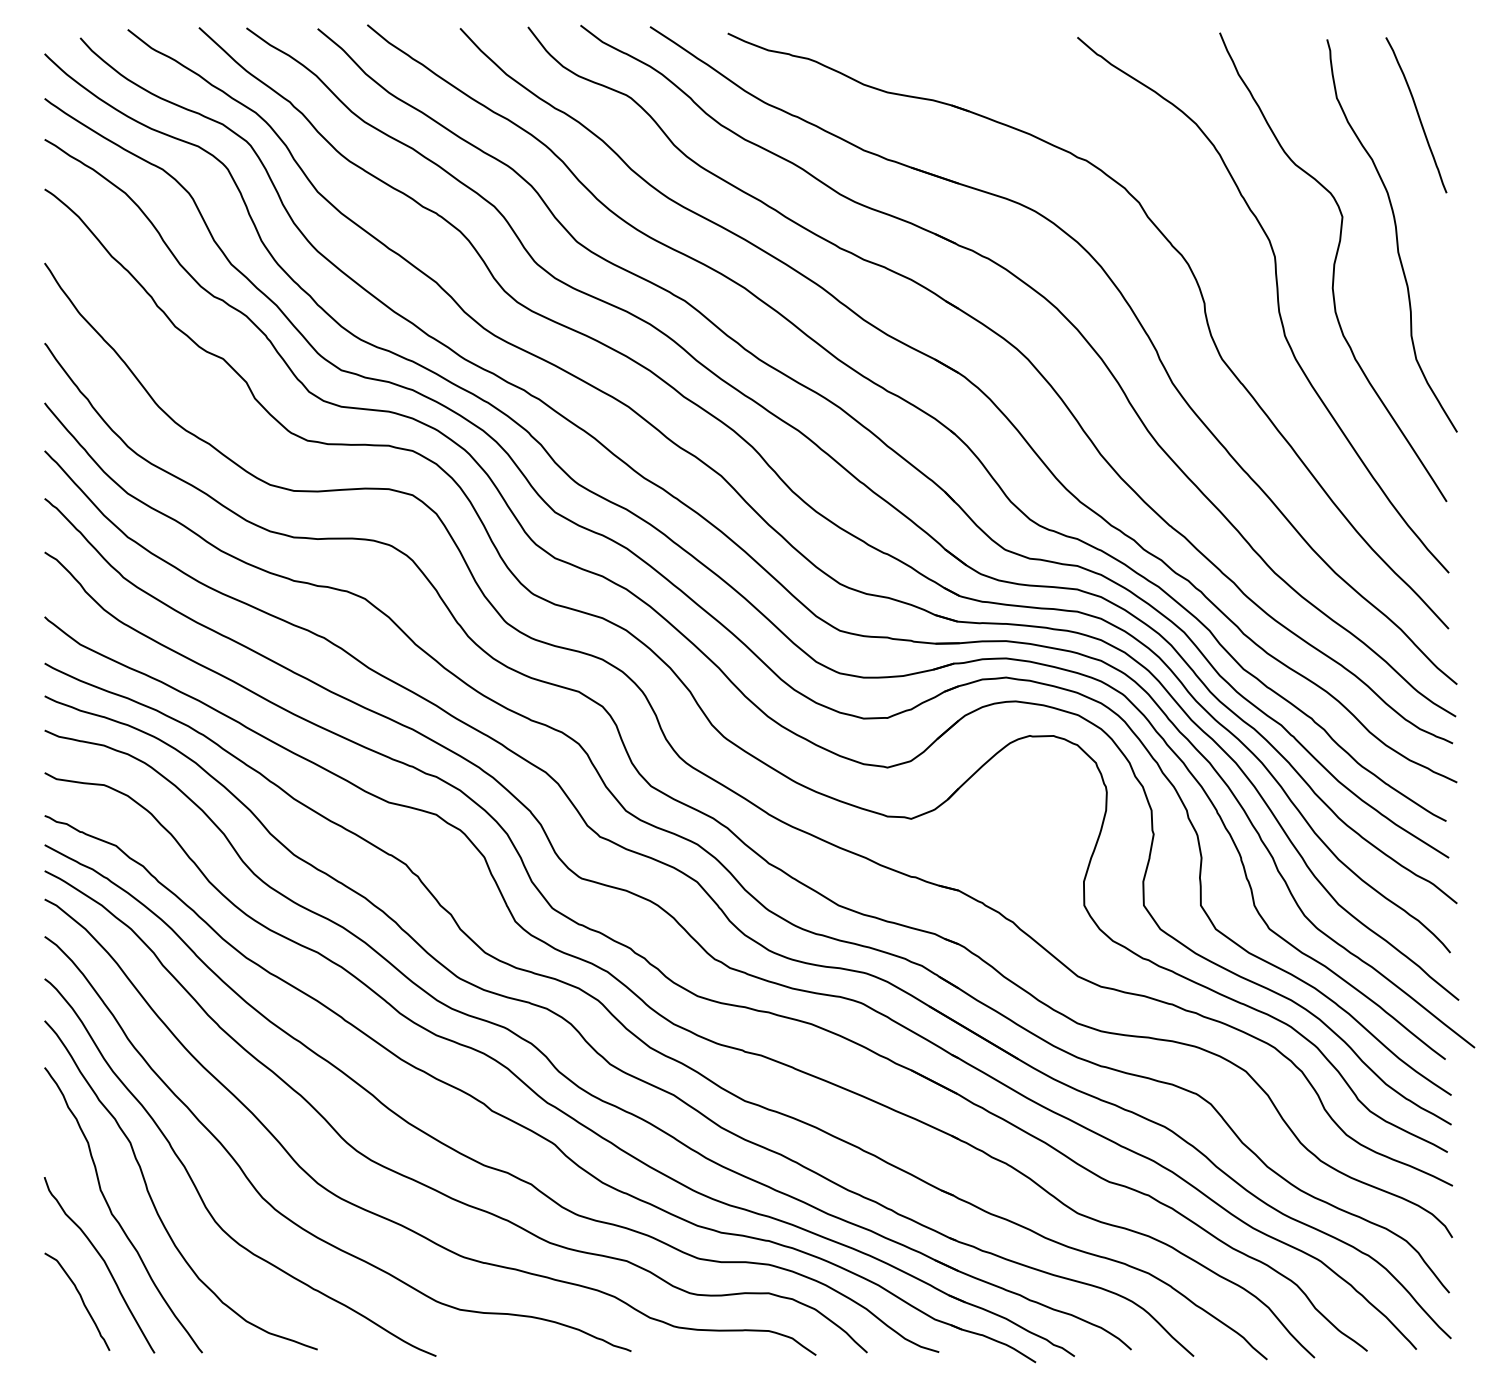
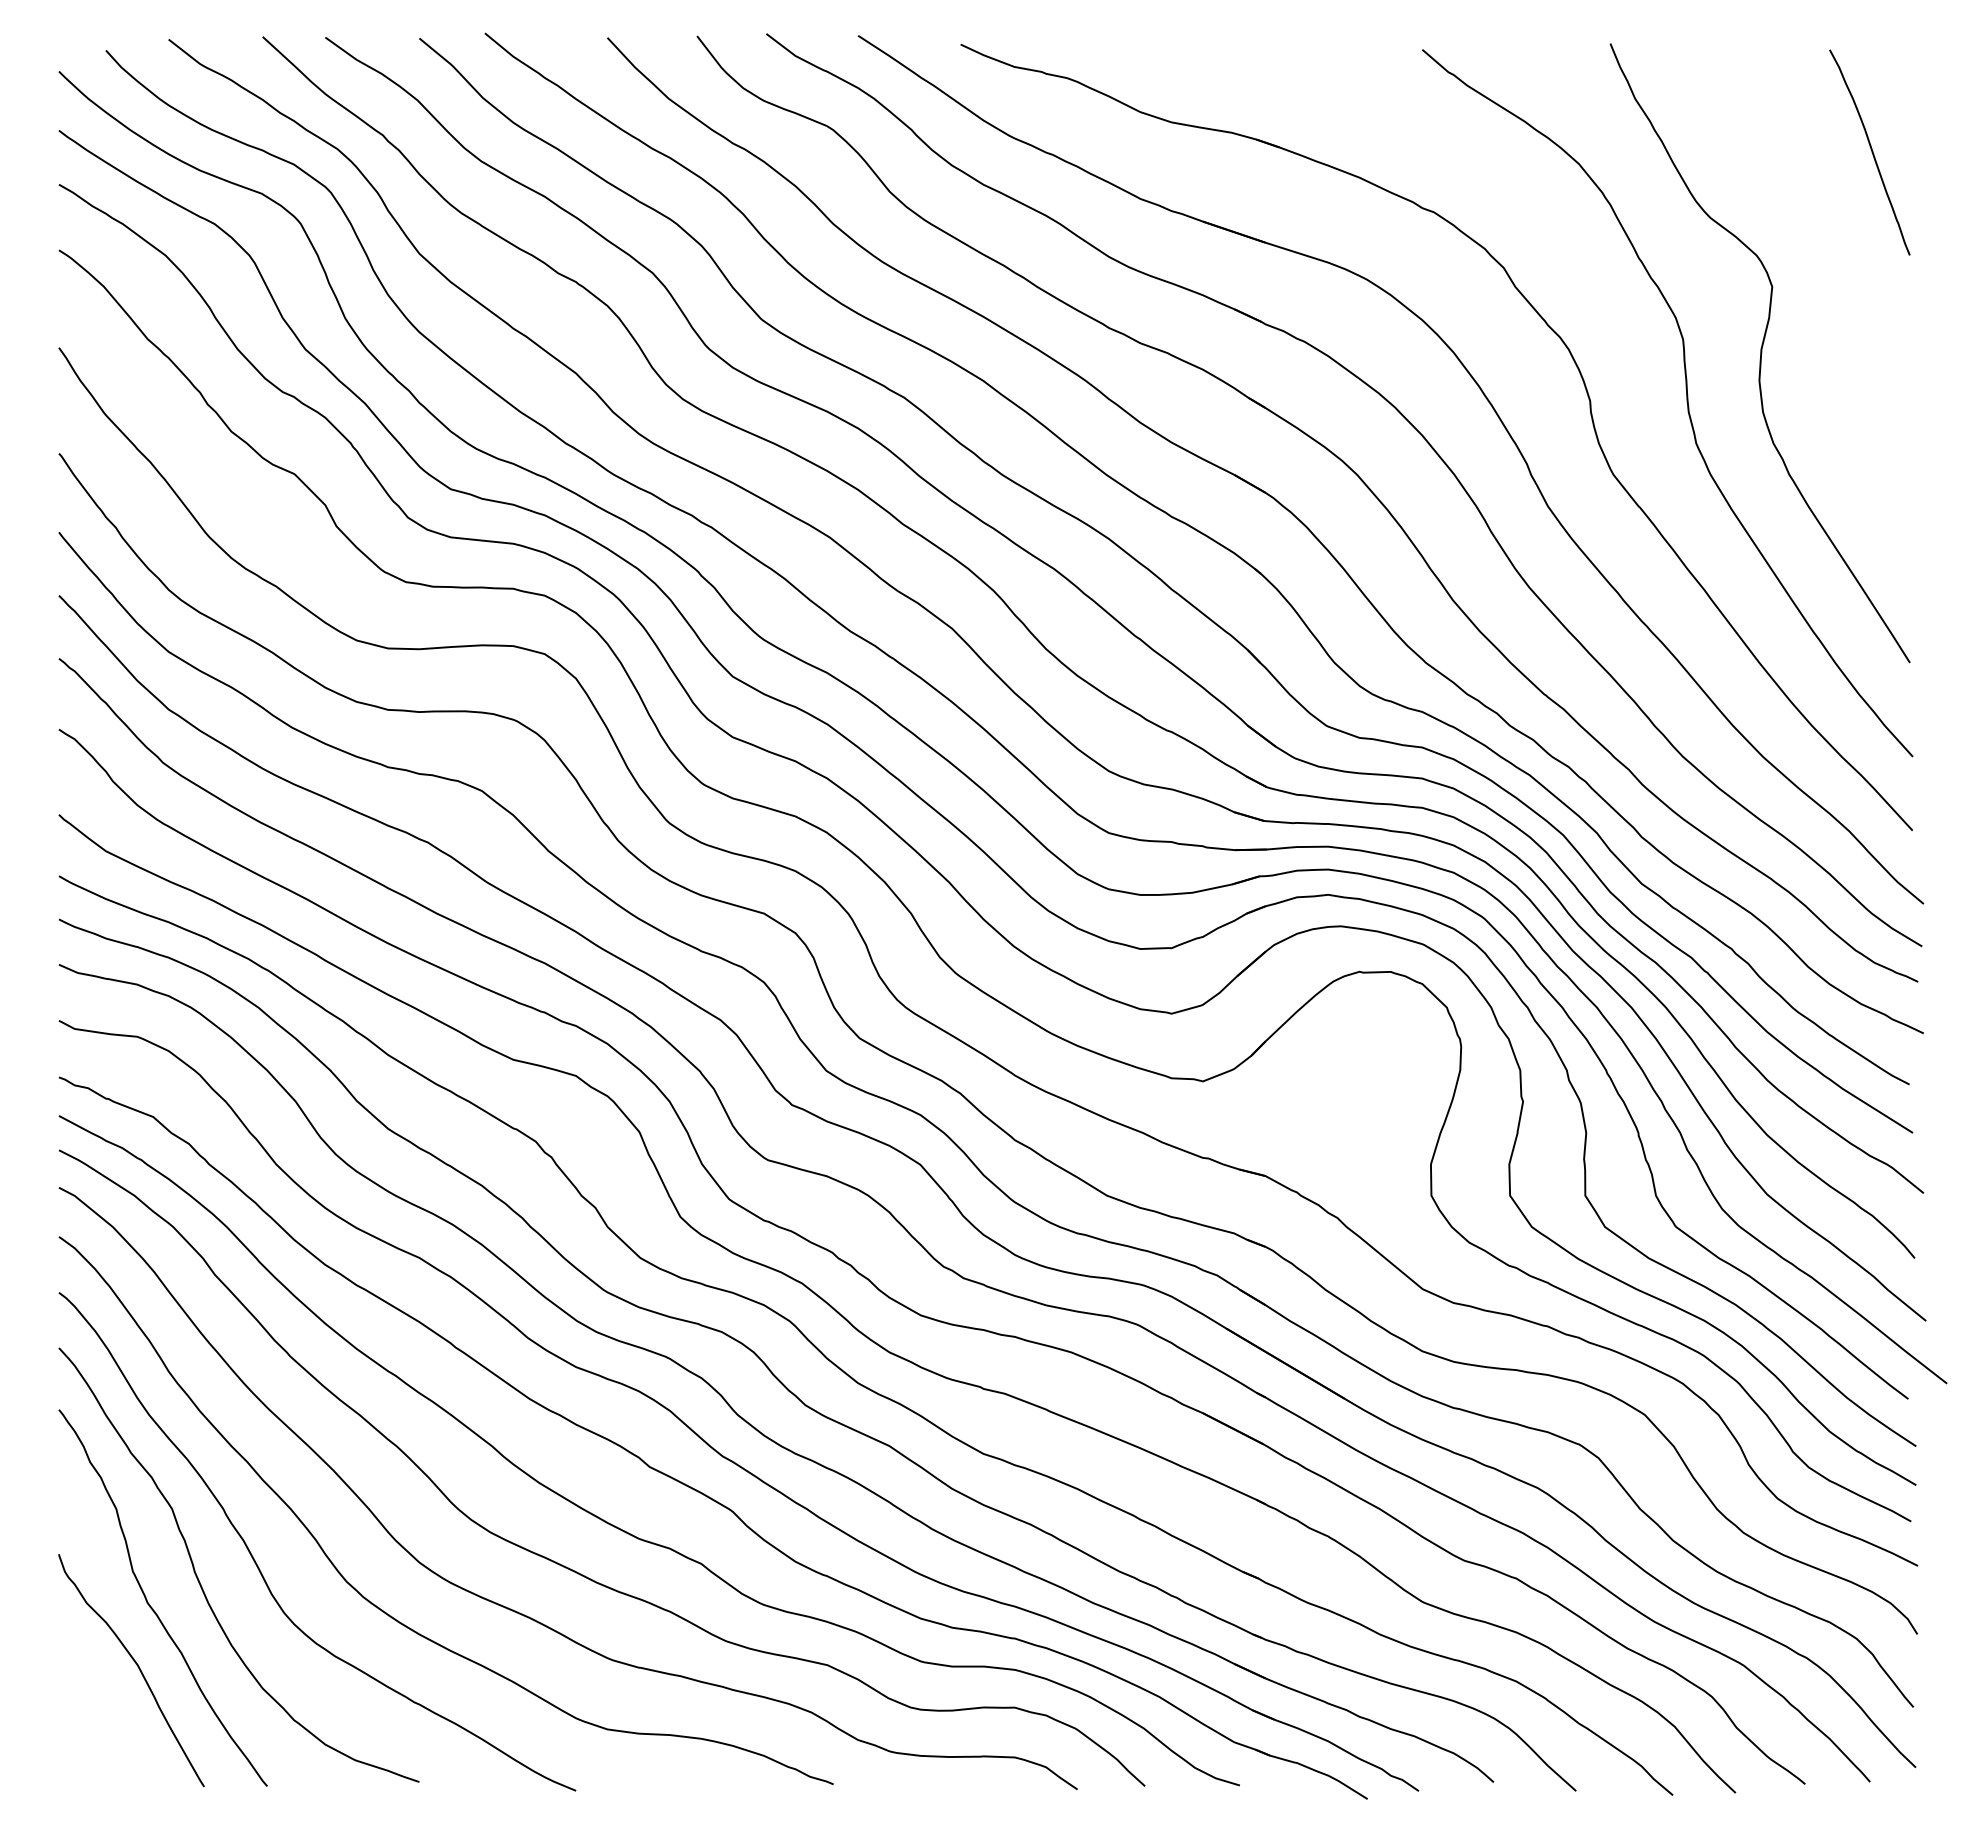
curve: (1395, 234) -> (1842, 310), removed
curve: (81, 1299) -> (107, 1716), removed

